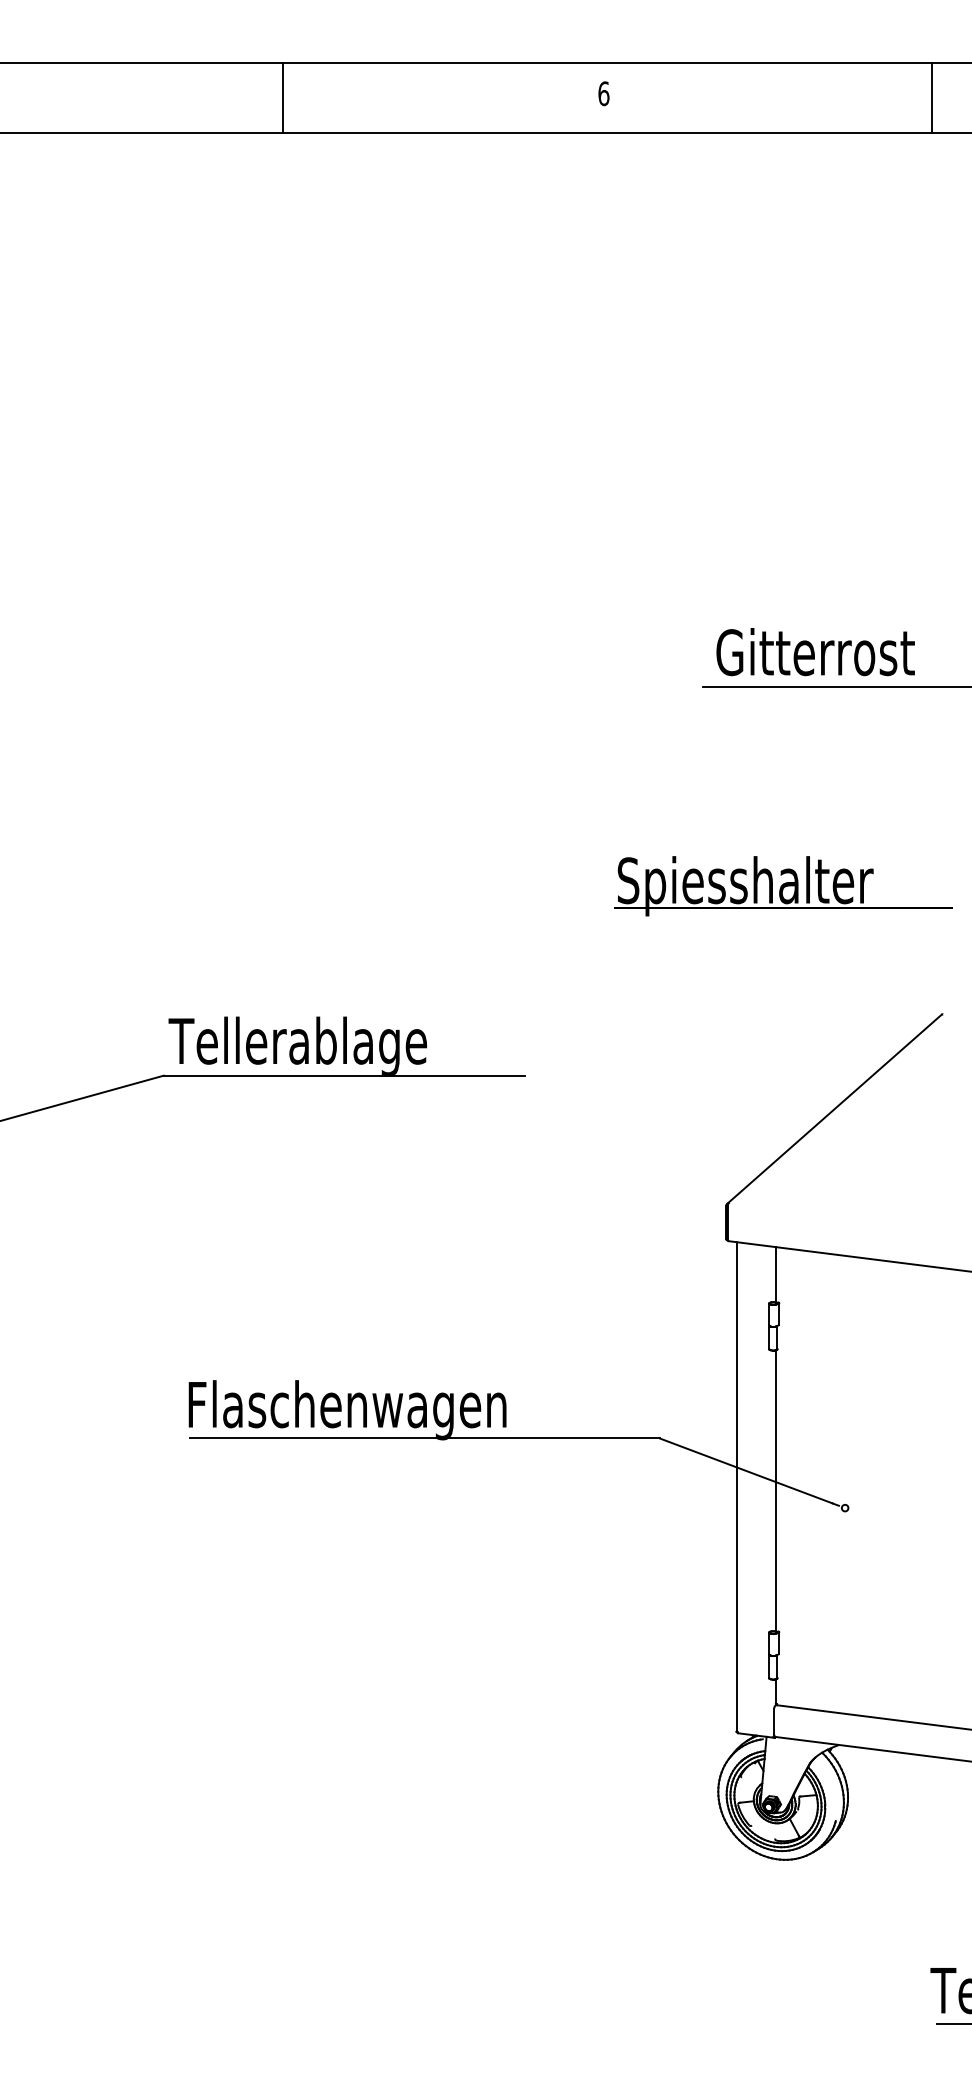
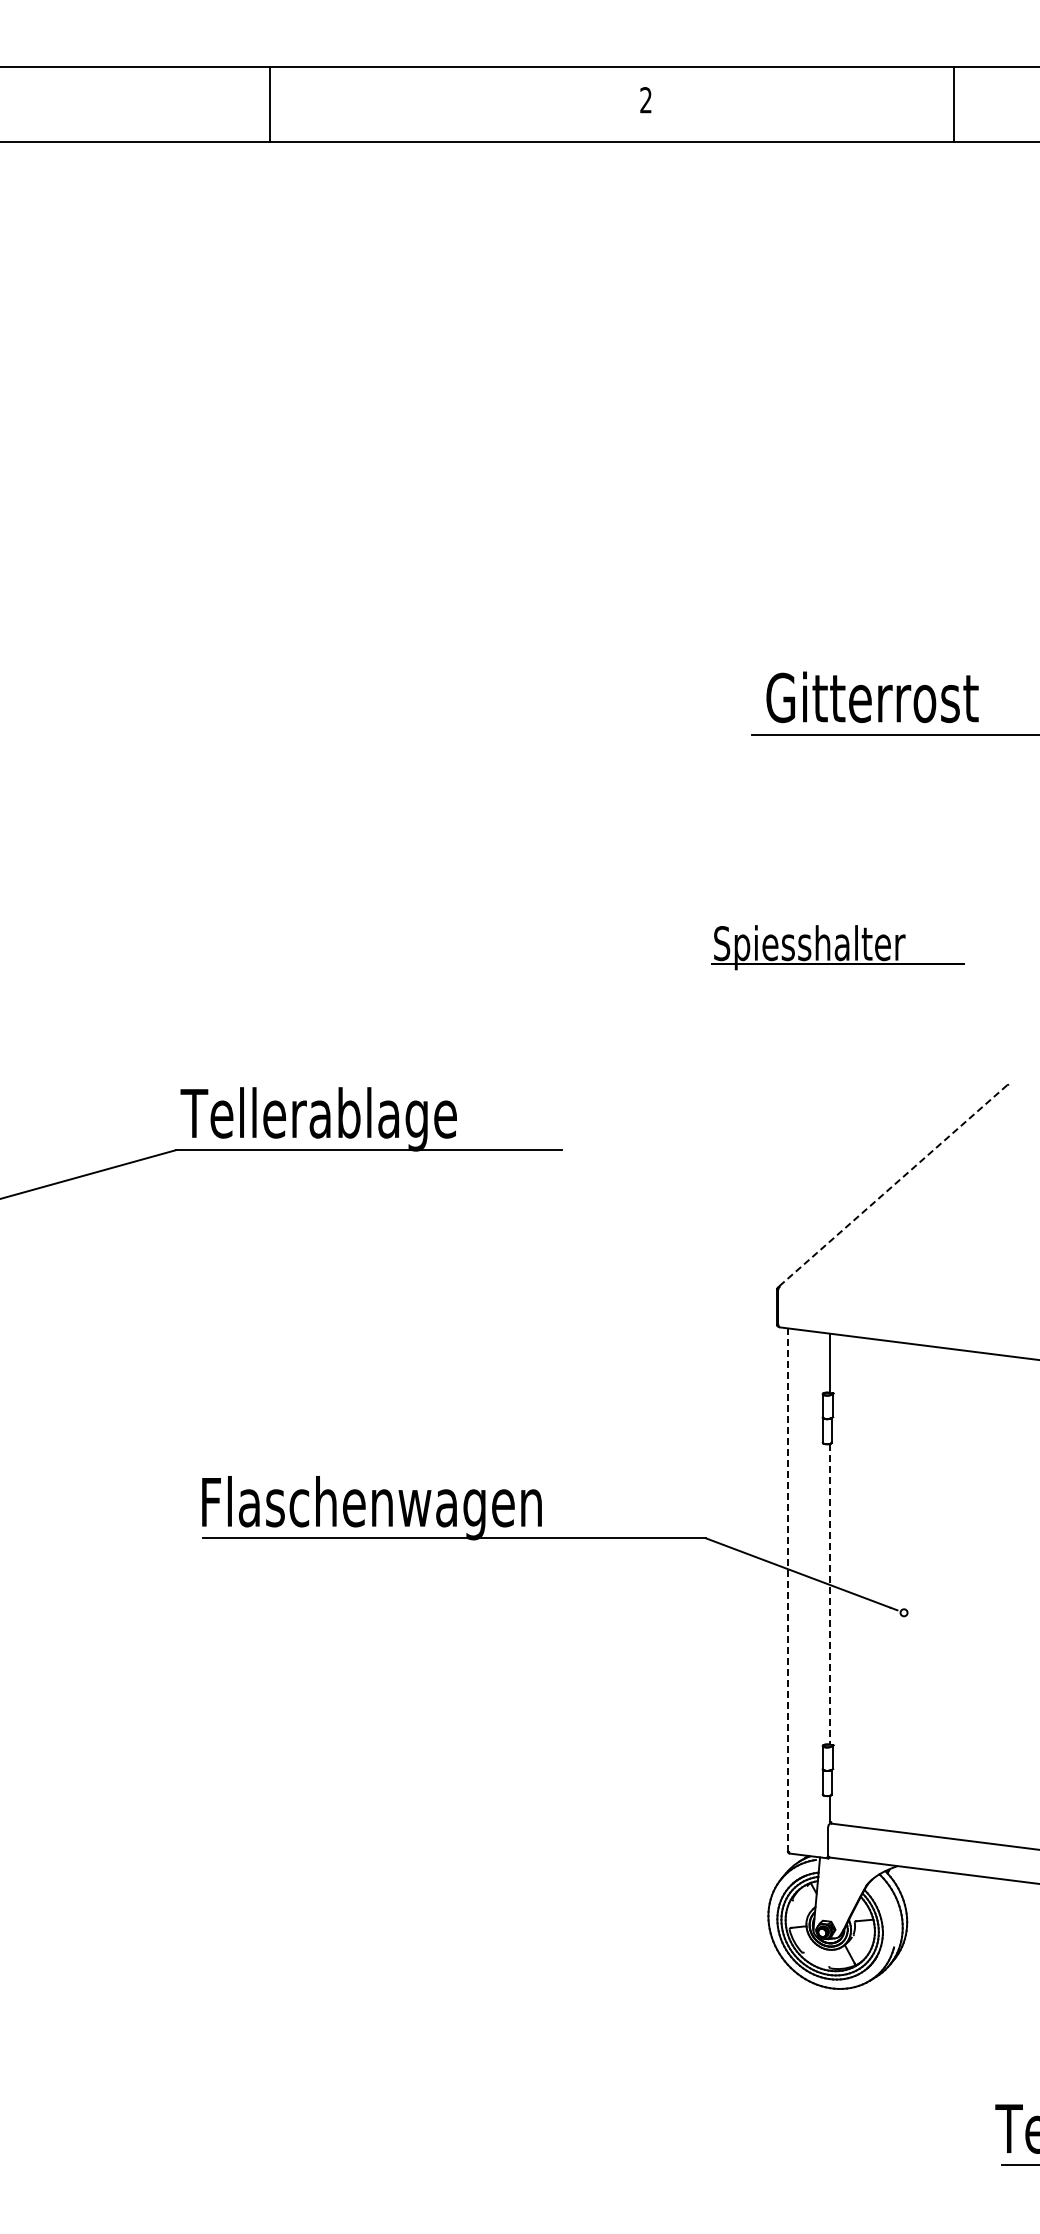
text: (604, 93) -> (646, 100), 6 -> 2
line: (282, 97) -> (269, 104), moved
line: (932, 97) -> (954, 104), moved
part: (782, 886) -> (837, 947), size x0.7
line: (834, 1109) -> (892, 1186), solid -> dashed
line: (737, 1487) -> (788, 1590), solid -> dashed
line: (776, 1491) -> (830, 1594), solid -> dashed

